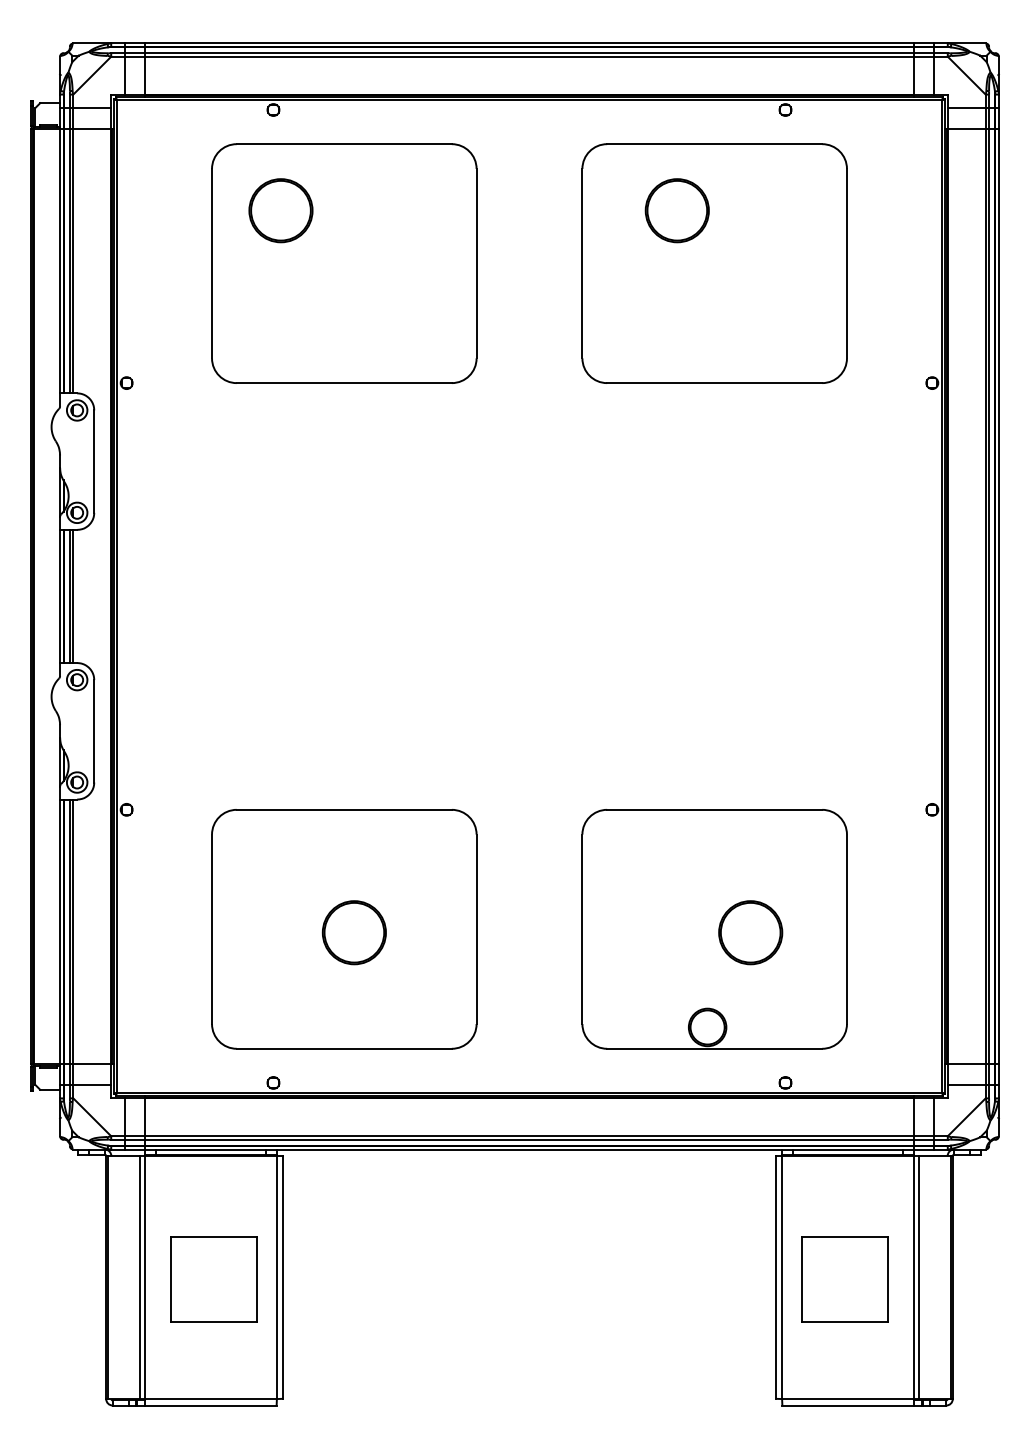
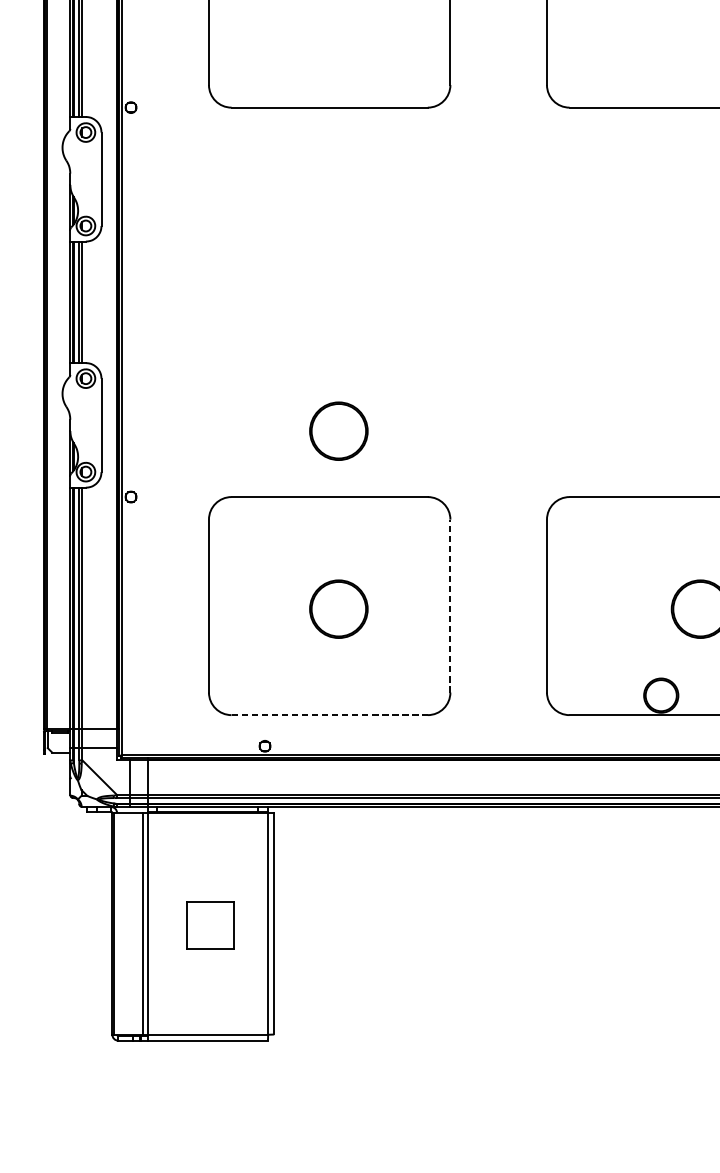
part: (353, 737) -> (338, 431), added
line: (476, 929) -> (450, 606), solid -> dashed
line: (344, 1048) -> (329, 714), solid -> dashed
part: (213, 1279) -> (210, 925), size x0.6

